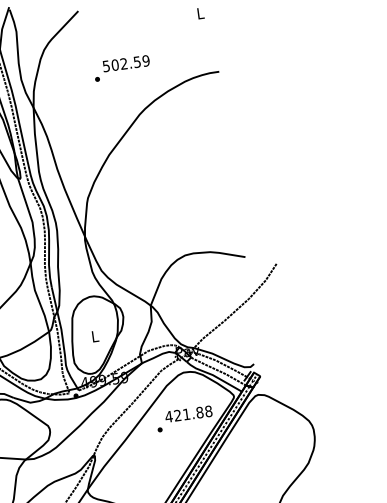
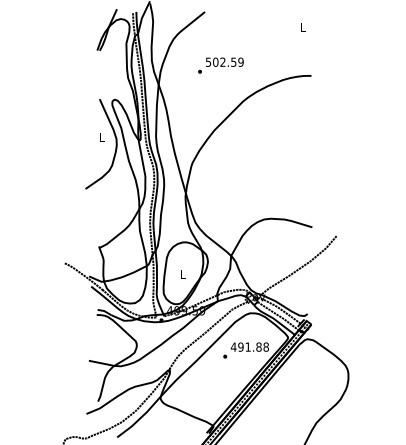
text: (121, 68) -> (220, 65), moved
text: (177, 414) -> (240, 346), 421.88 -> 491.88

